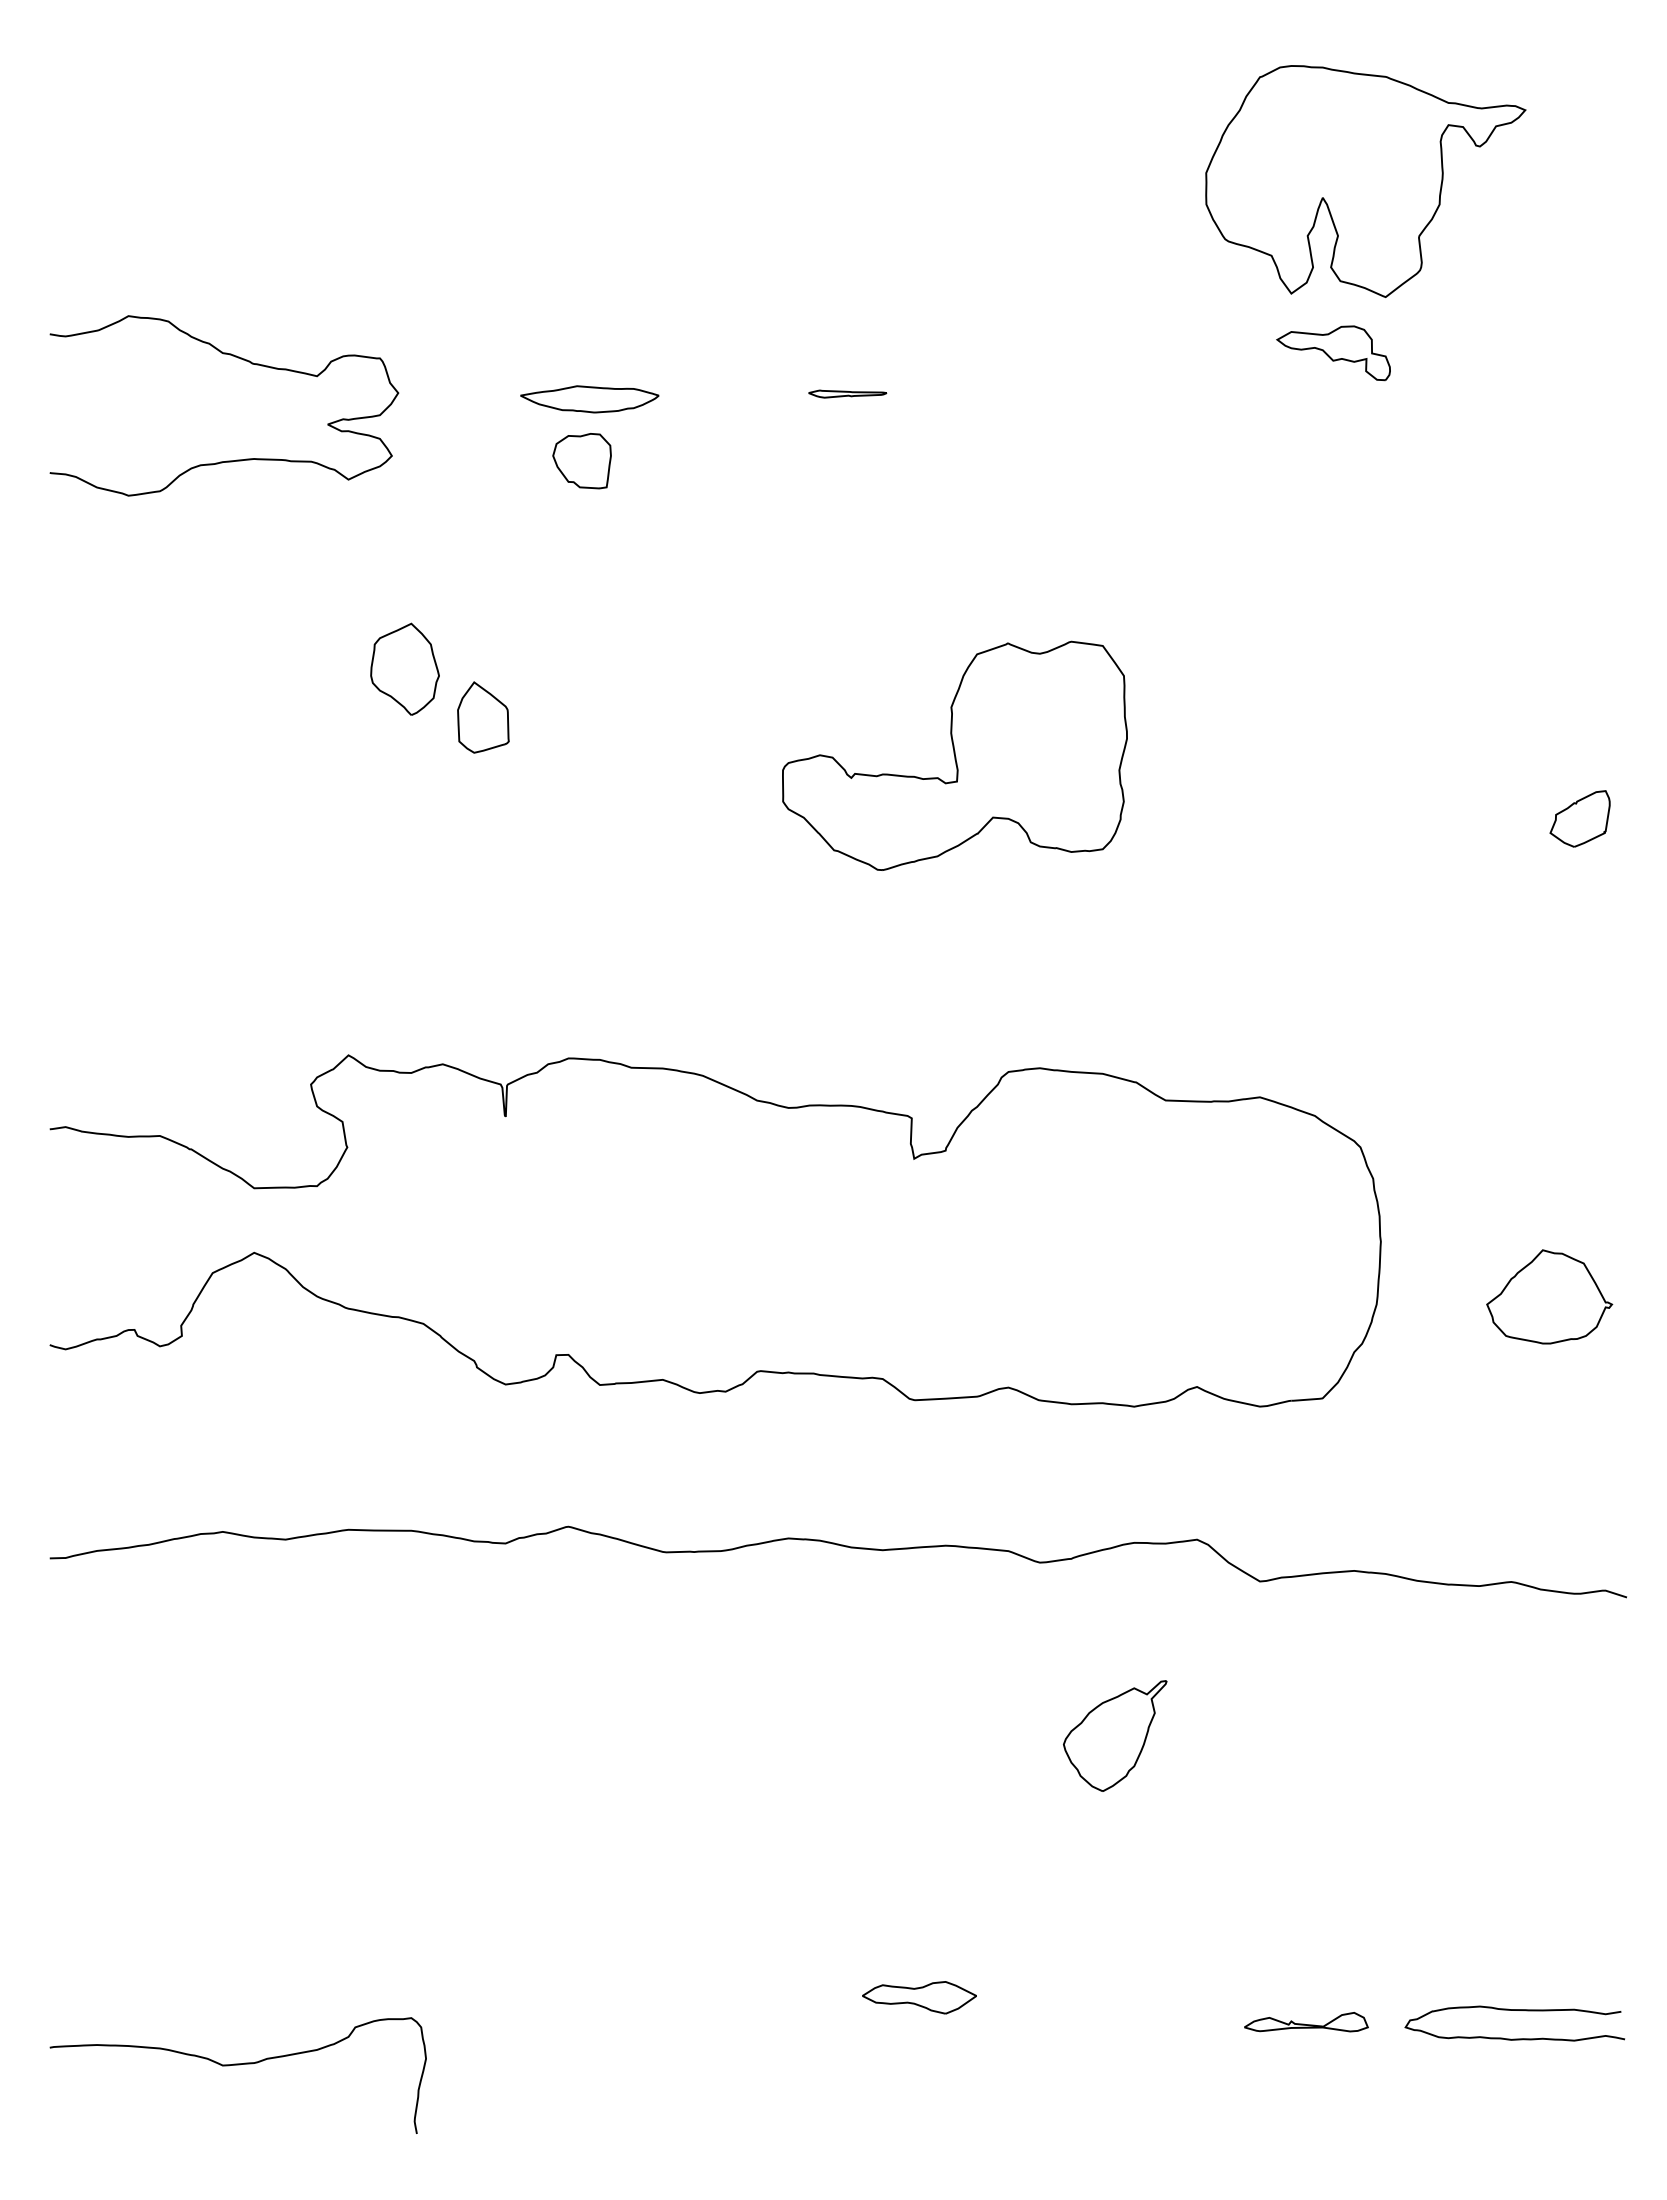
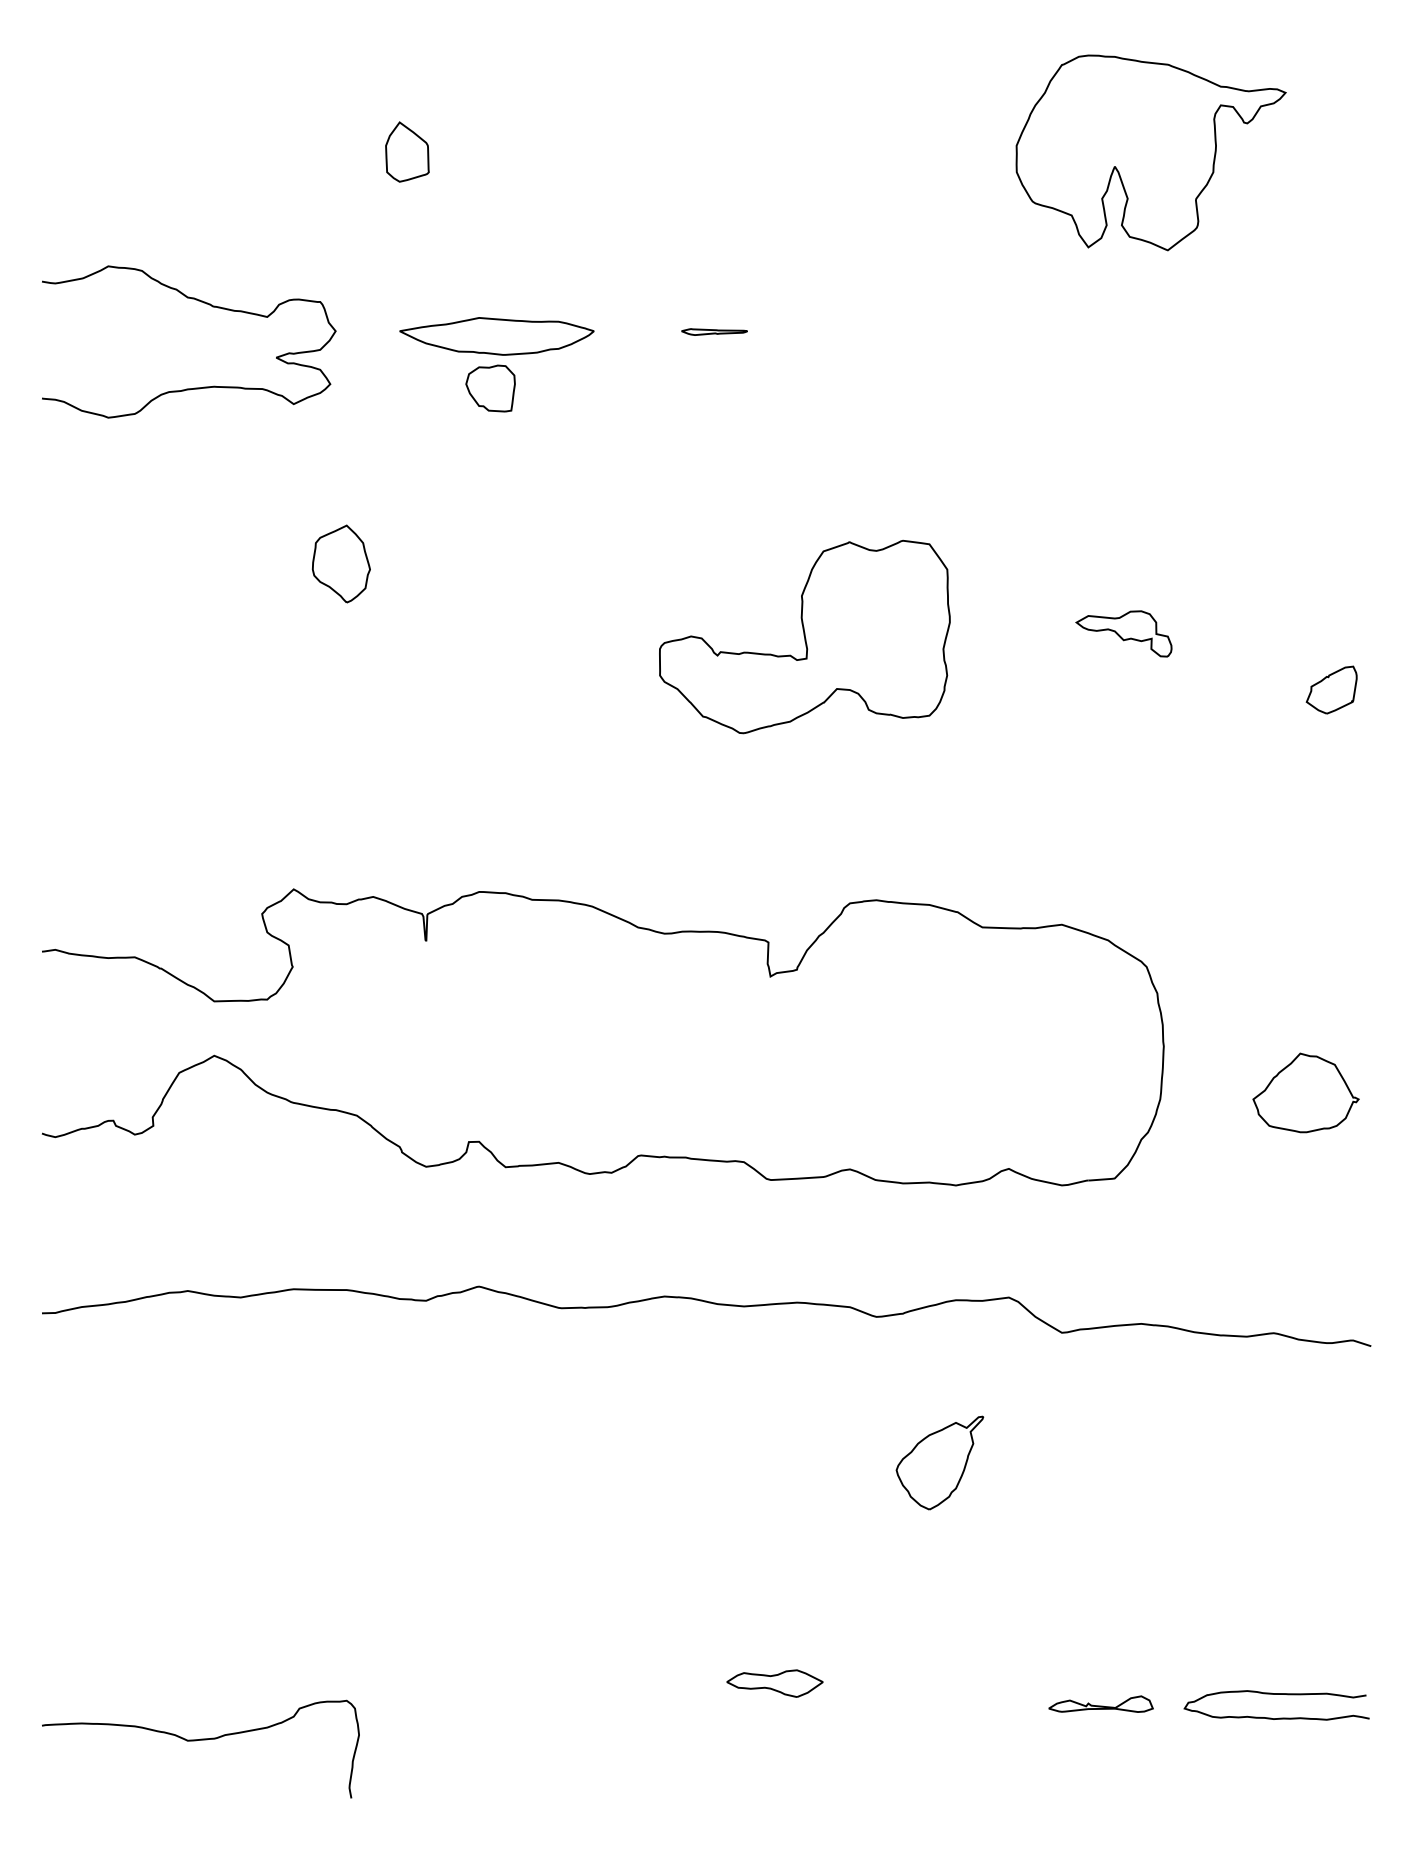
part: (1333, 353) -> (1123, 634), moved
part: (589, 399) -> (496, 336), size x1.67
part: (483, 717) -> (407, 152), moved

